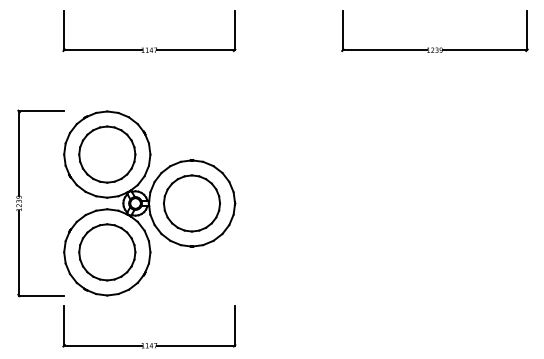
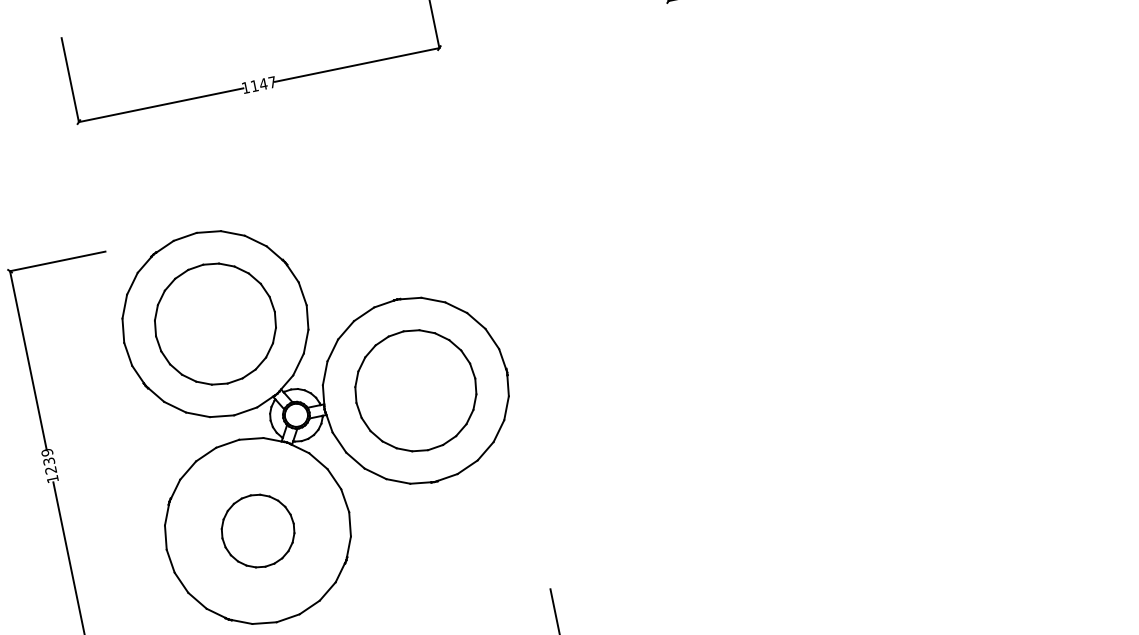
part: (107, 252) -> (258, 531), size x0.6

